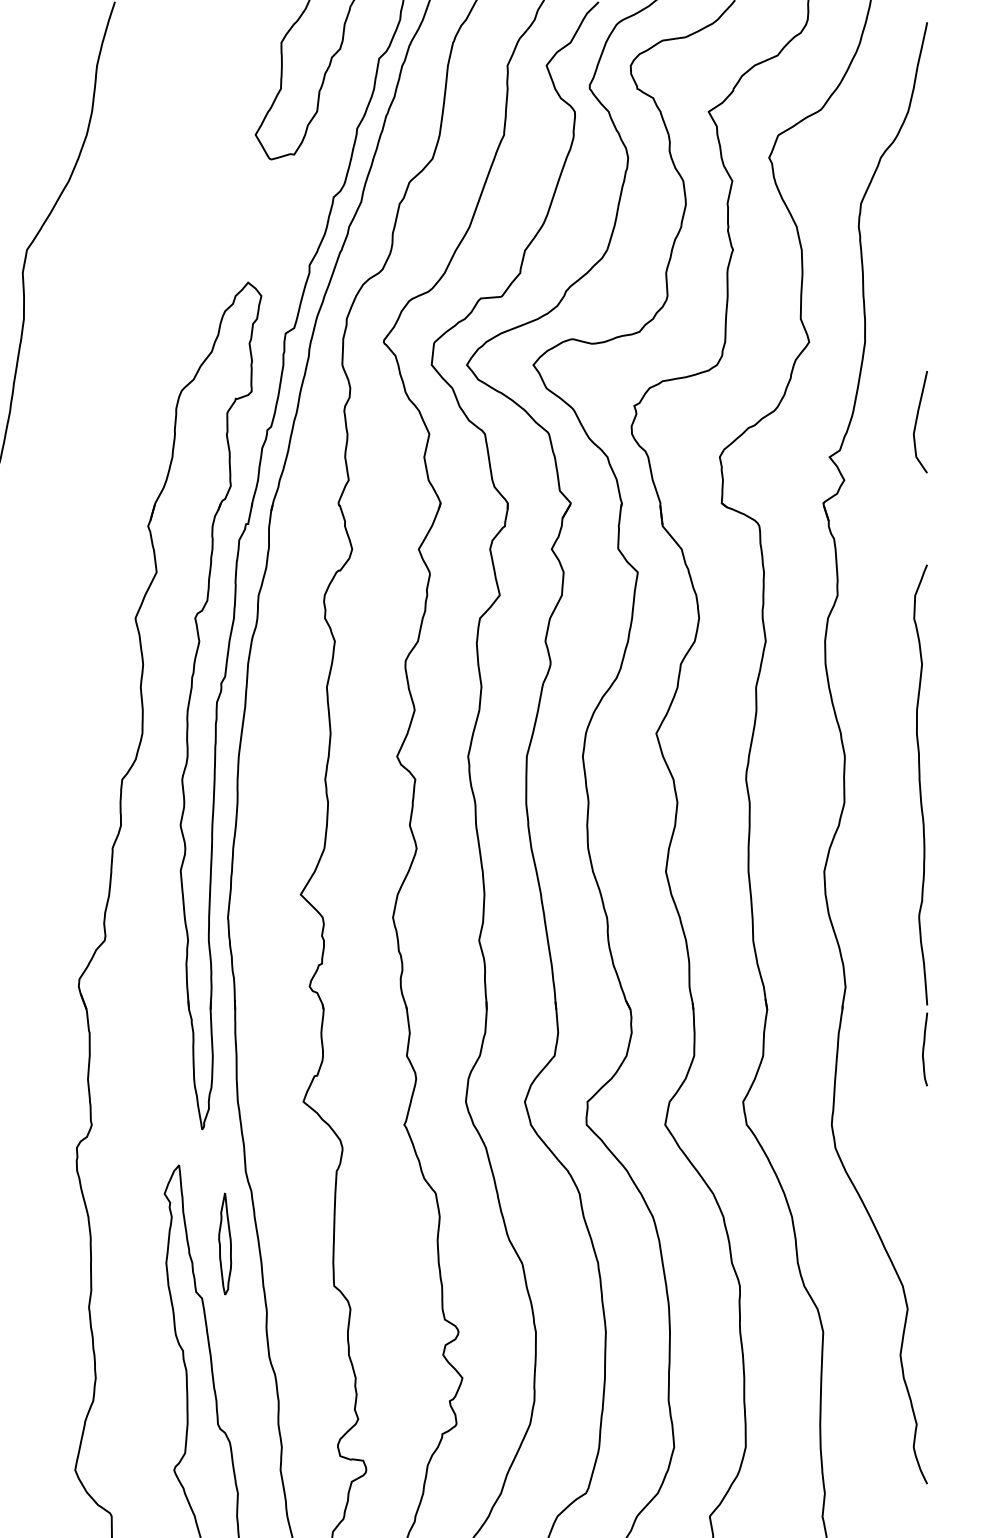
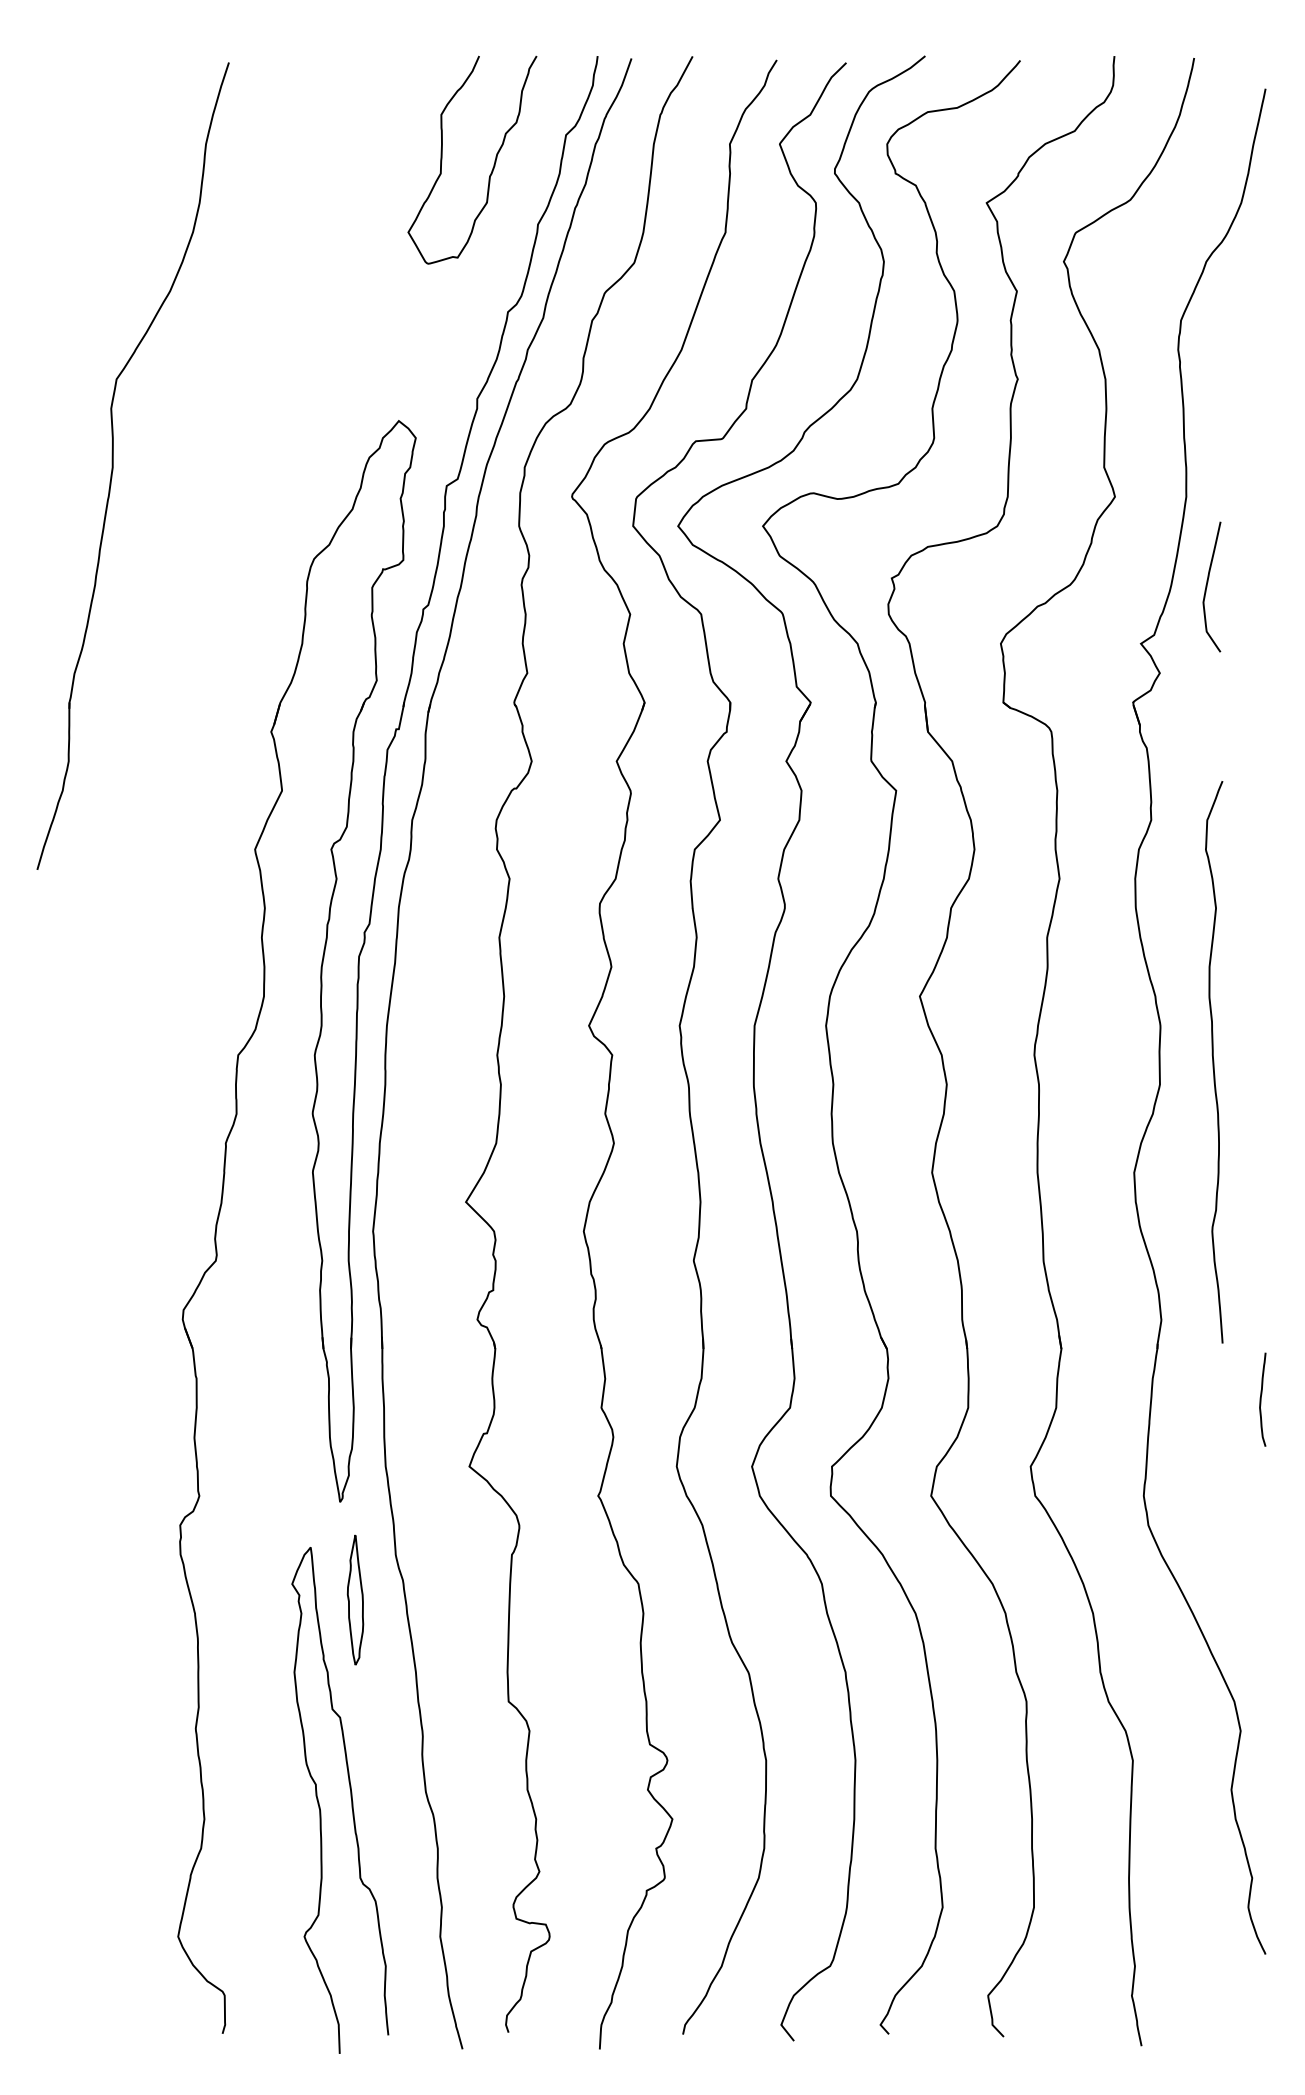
curve: (916, 421) -> (1207, 586), moved
curve: (920, 785) -> (1214, 1062), moved
part: (225, 1243) -> (355, 1599), moved

